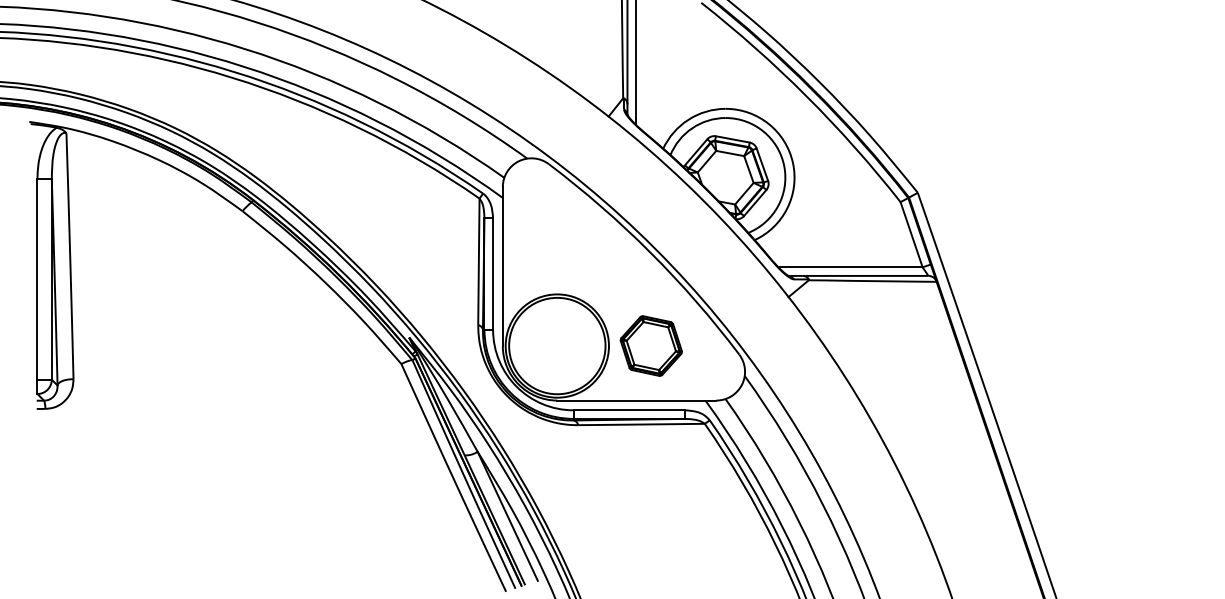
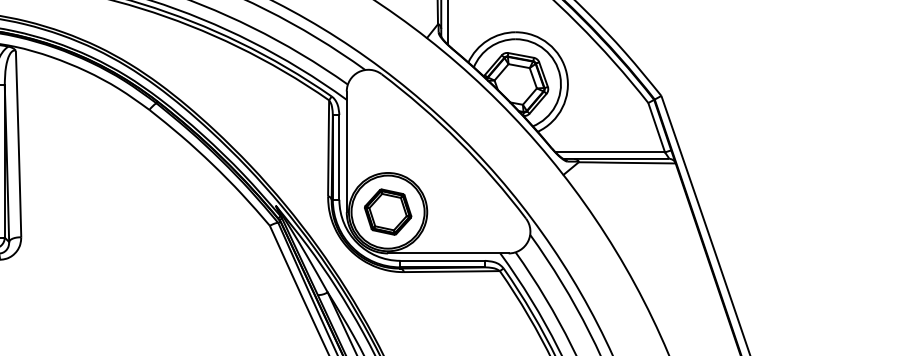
part: (650, 345) -> (387, 211), moved

